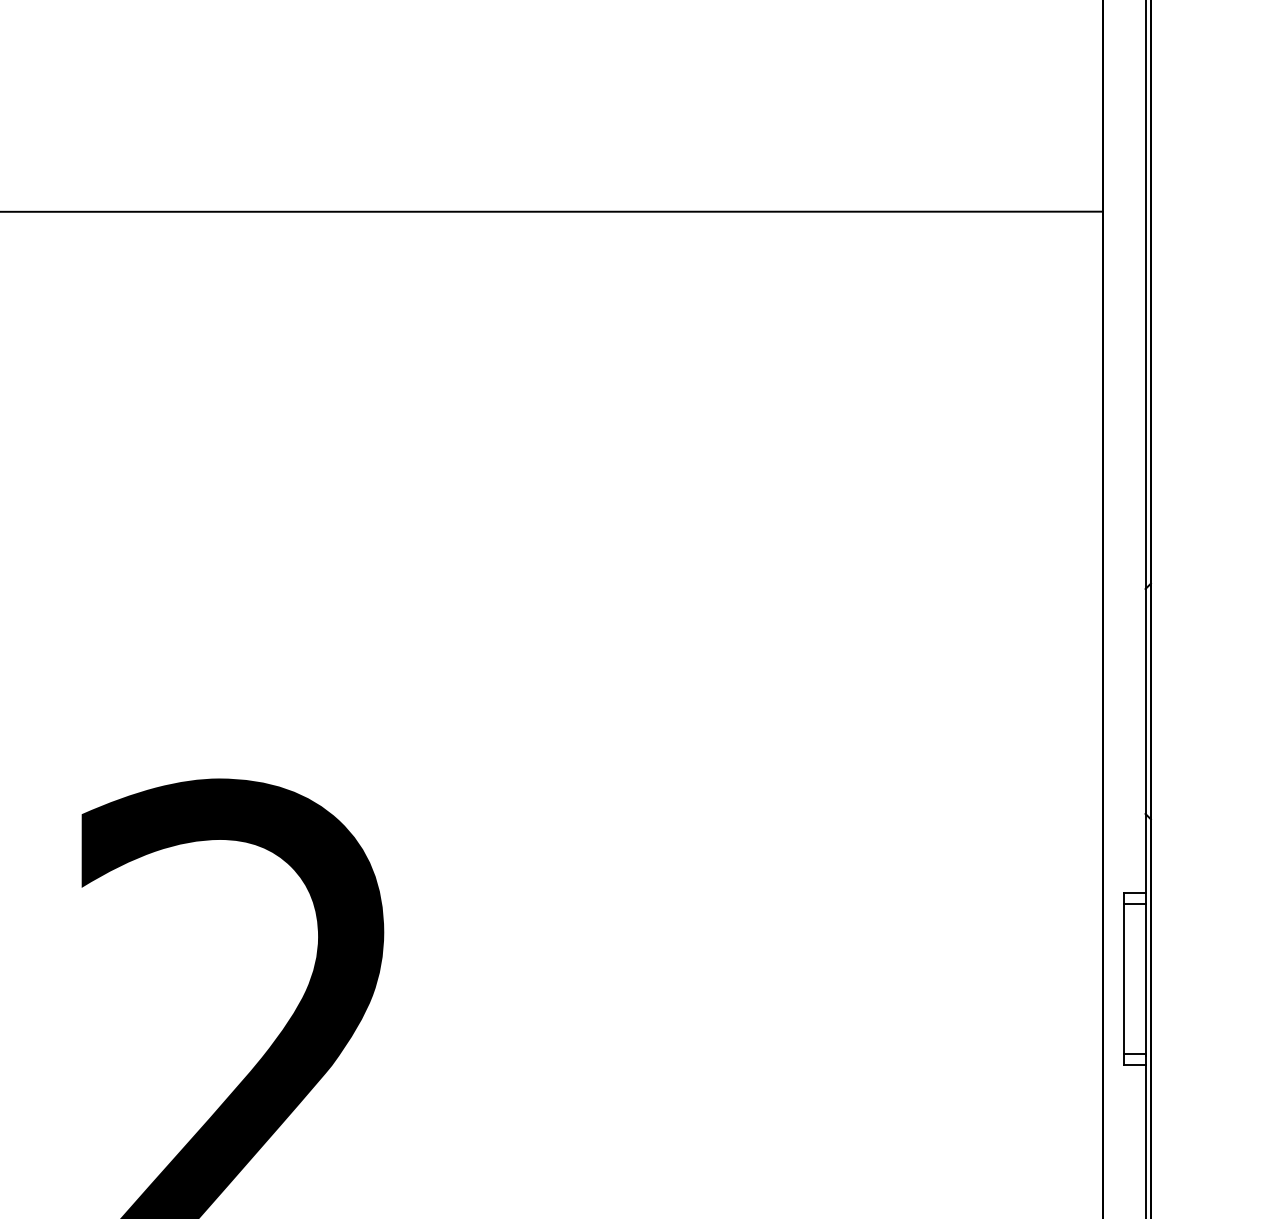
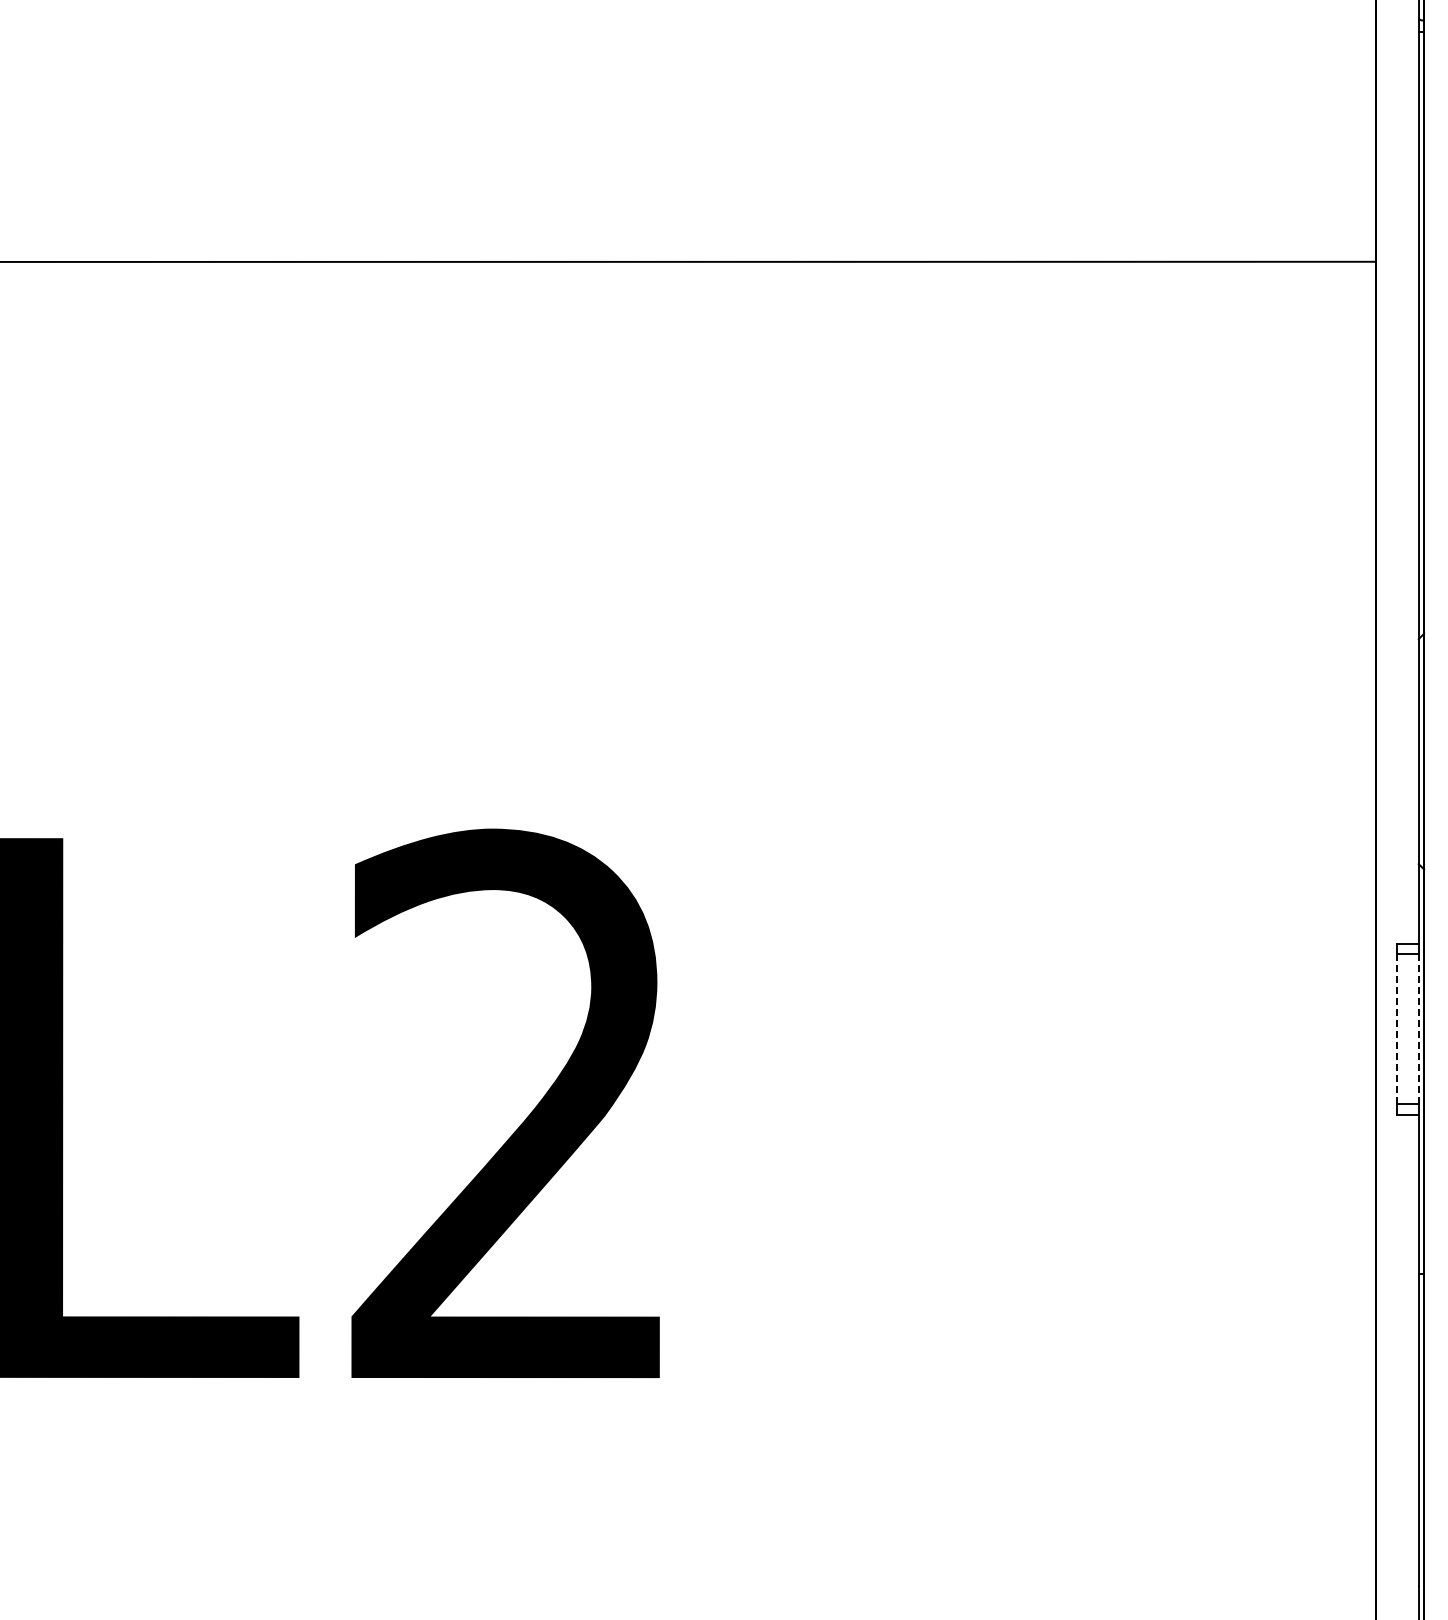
line: (1124, 978) -> (1397, 1028), solid -> dashed
line: (1145, 979) -> (1418, 1029), solid -> dashed

